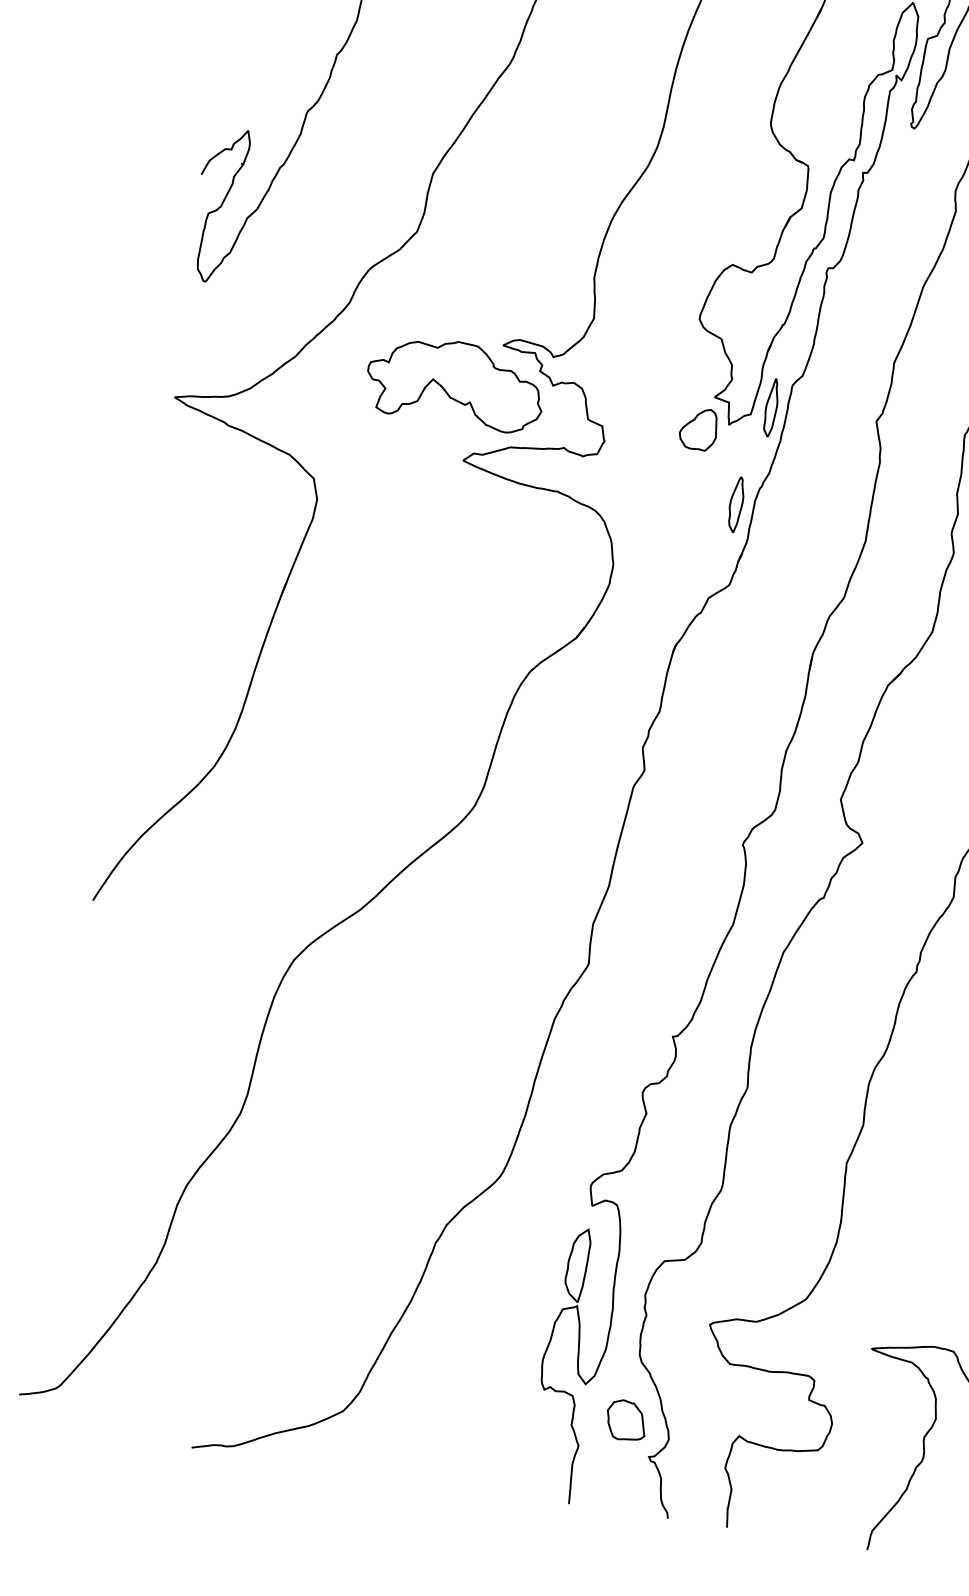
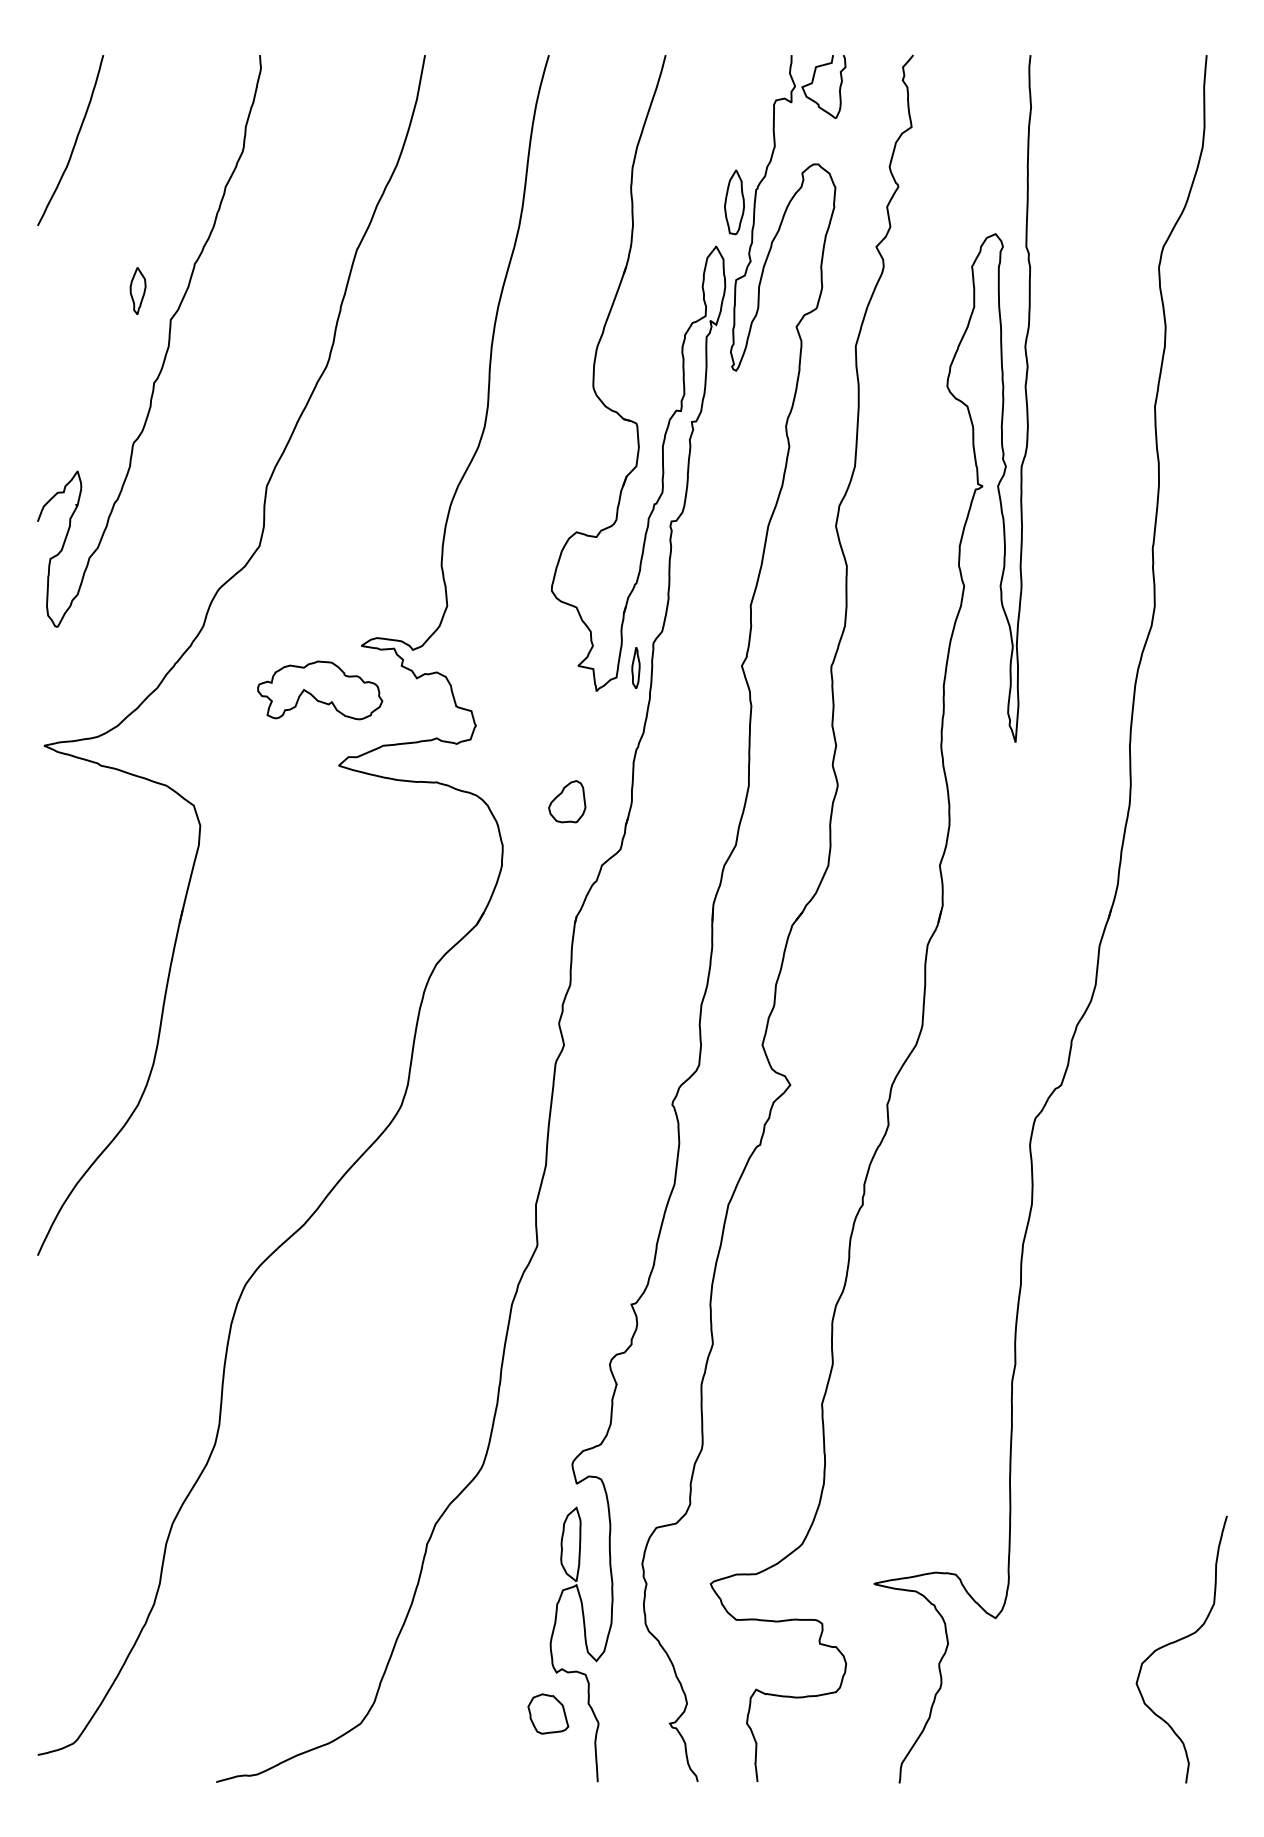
part: (455, 383) -> (319, 690), size x0.7
part: (771, 407) -> (635, 667), size x0.7
part: (699, 428) -> (567, 801), moved
part: (736, 504) -> (615, 768), removed
part: (626, 1420) -> (548, 1713), moved

